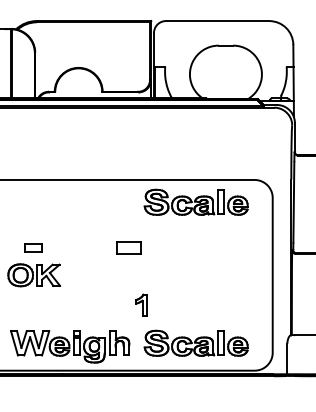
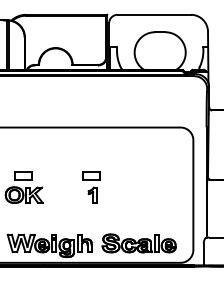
part: (195, 201) -> (138, 142), removed
part: (32, 247) -> (22, 175), size x1.43
part: (141, 304) -> (92, 194), moved

